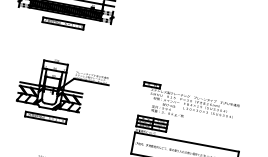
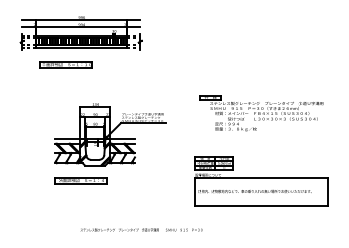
part: (62, 23) -> (65, 64), moved
part: (64, 86) -> (110, 134), moved
part: (189, 104) -> (261, 113), moved

